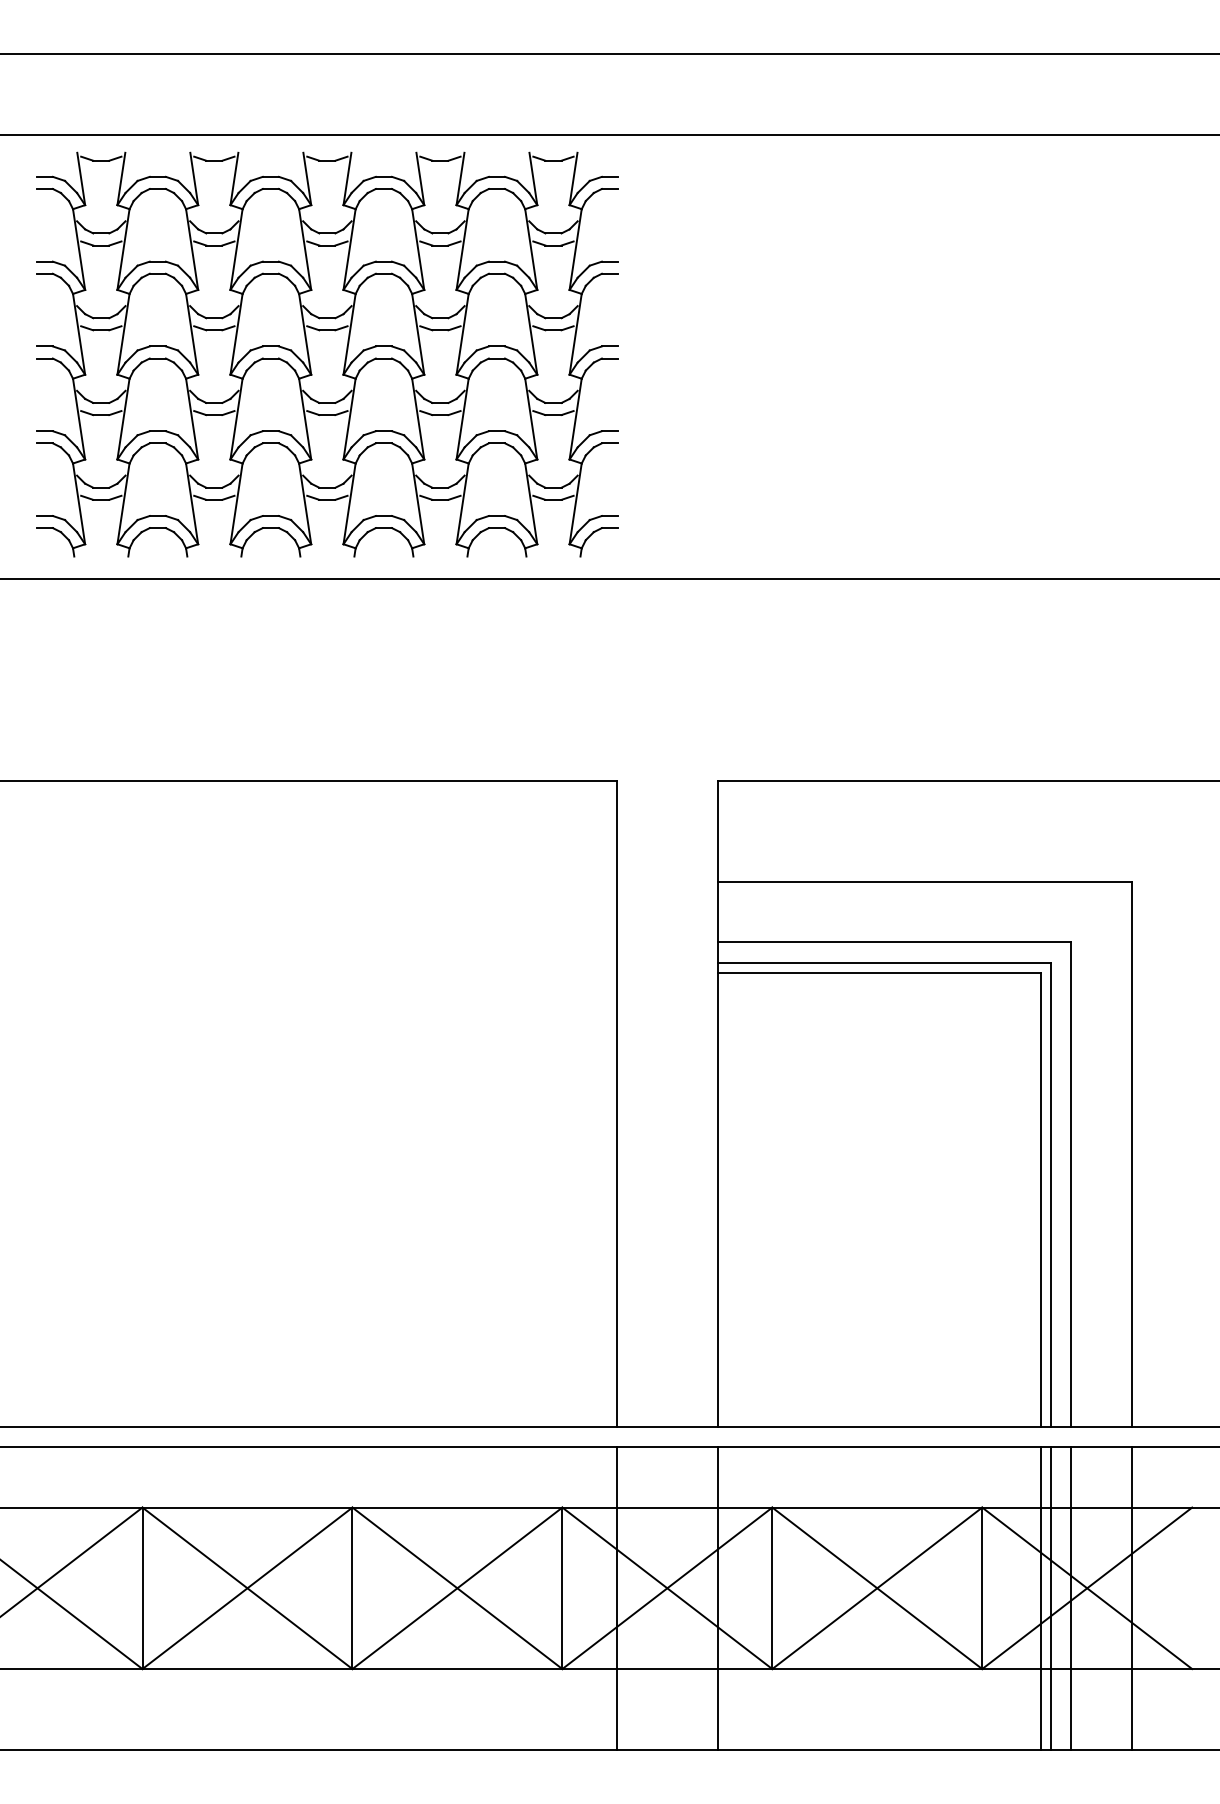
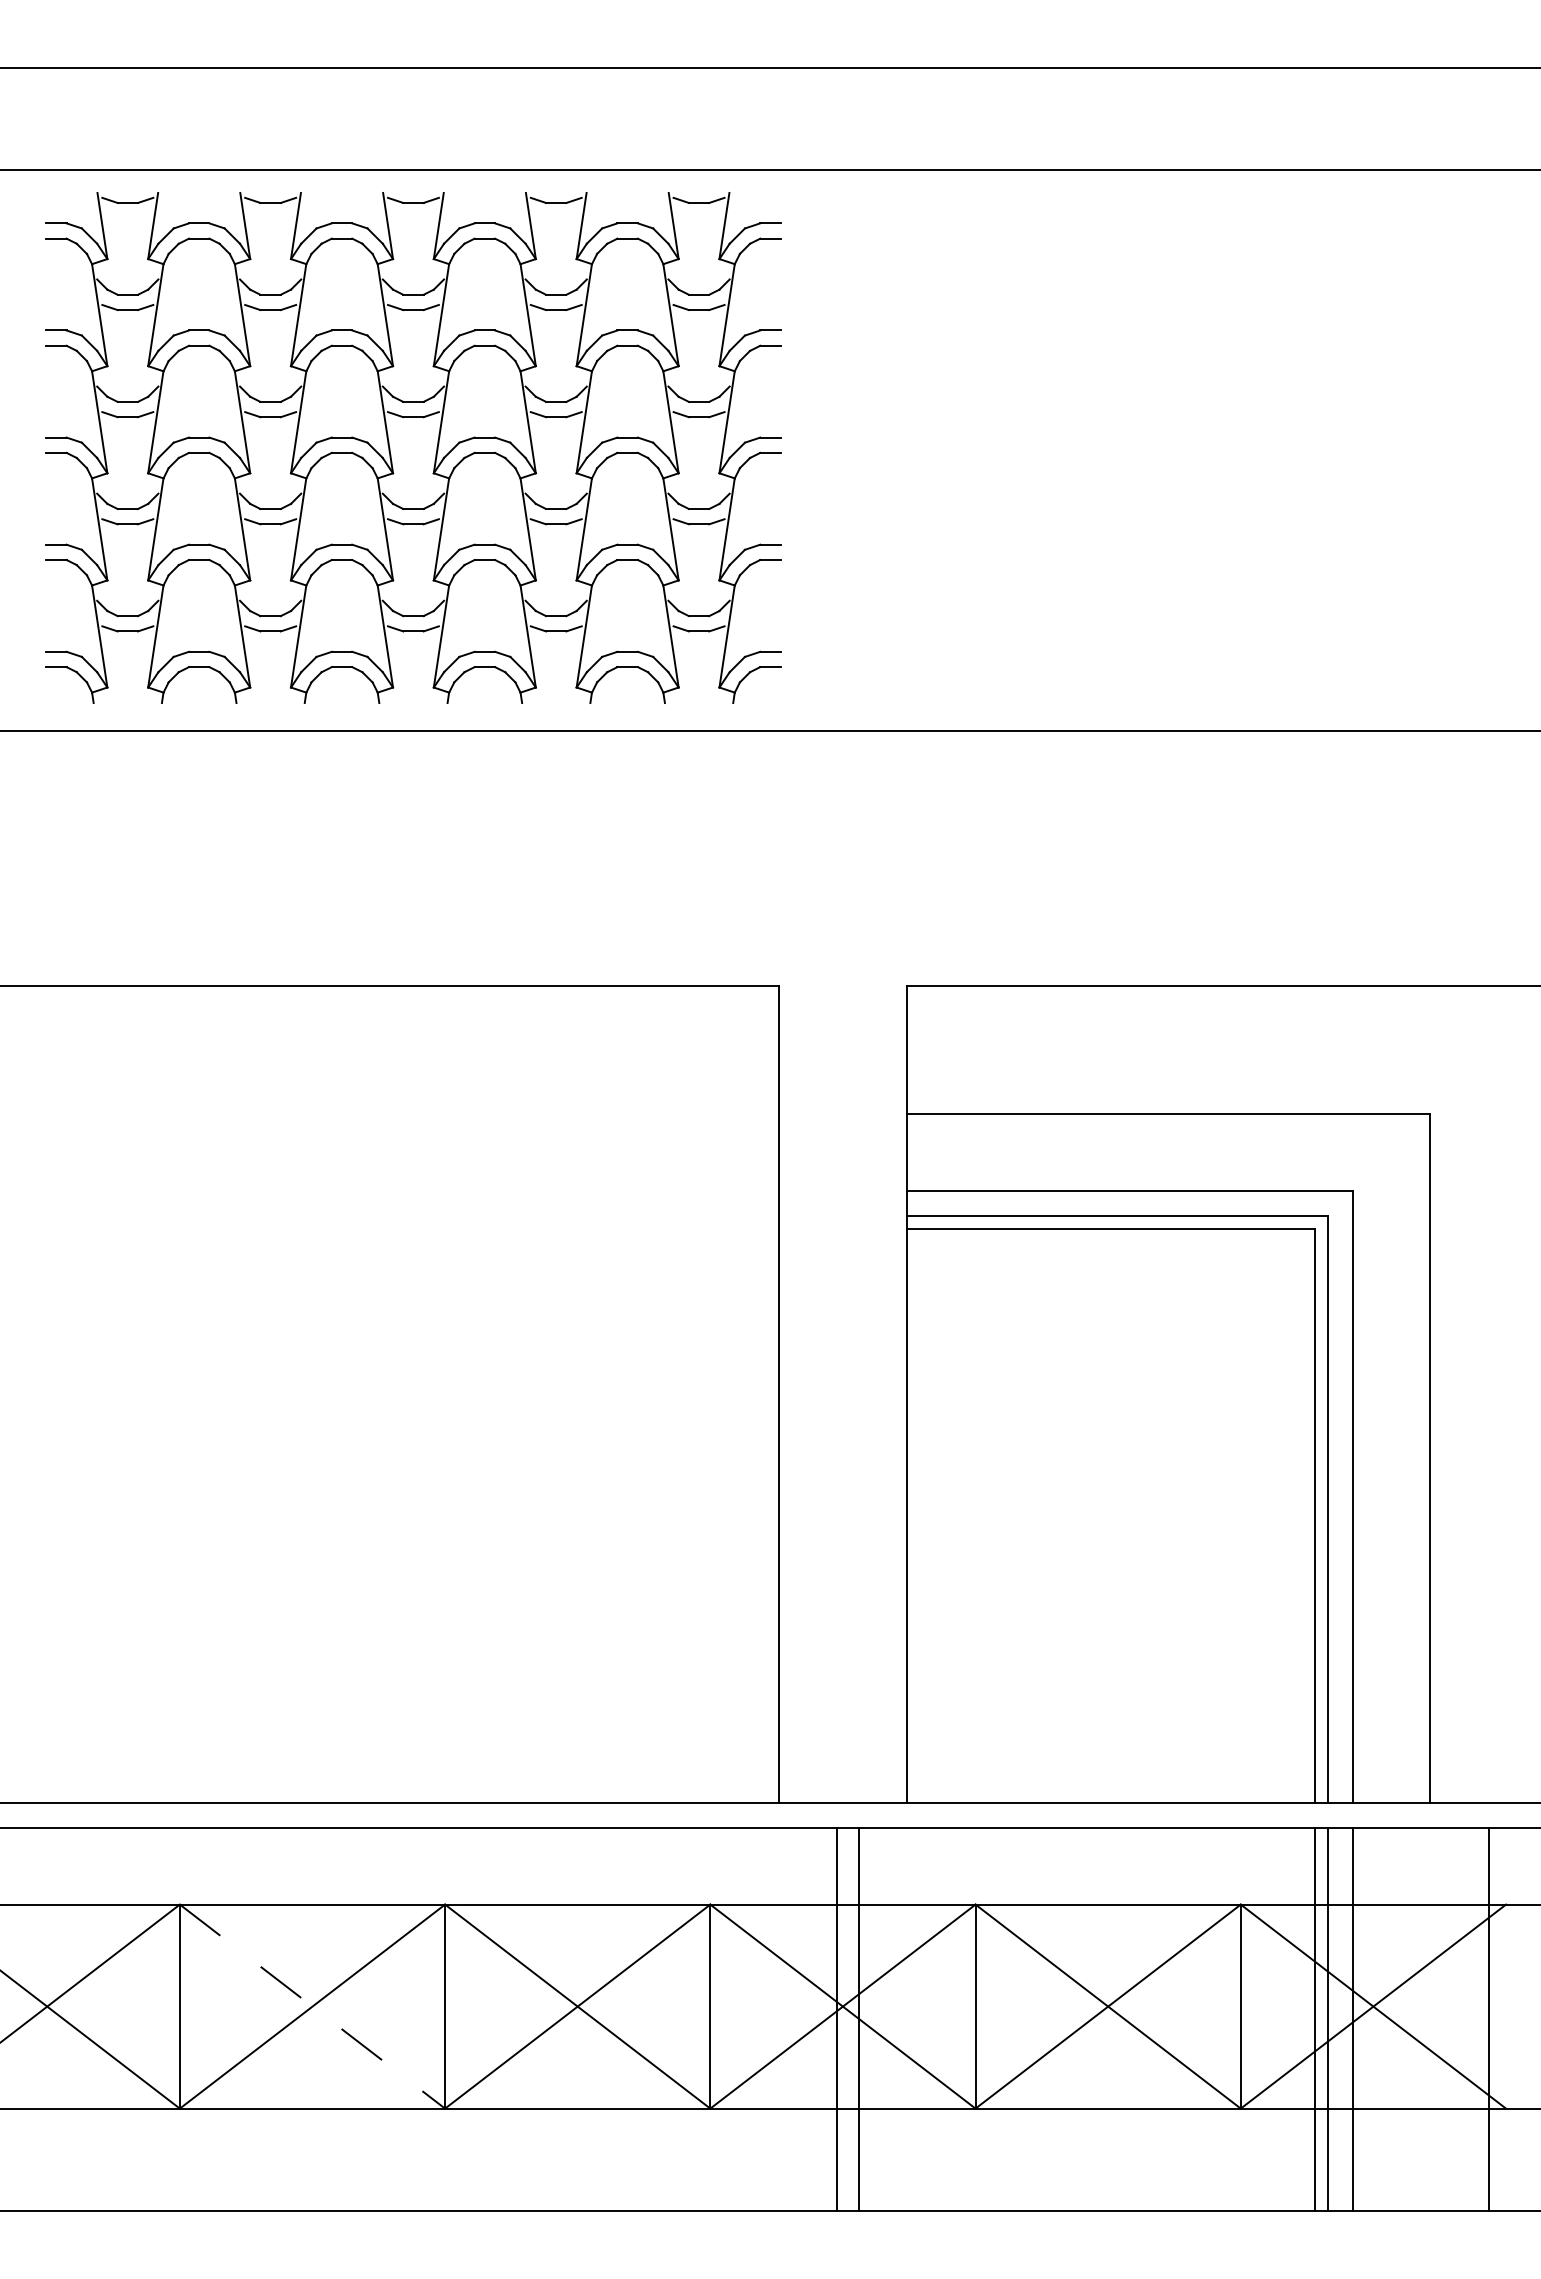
line: (247, 1588) -> (312, 2006), solid -> dashed
line: (617, 1598) -> (837, 2019), moved
line: (717, 1598) -> (858, 2019), moved
line: (1131, 1598) -> (1488, 2019), moved

